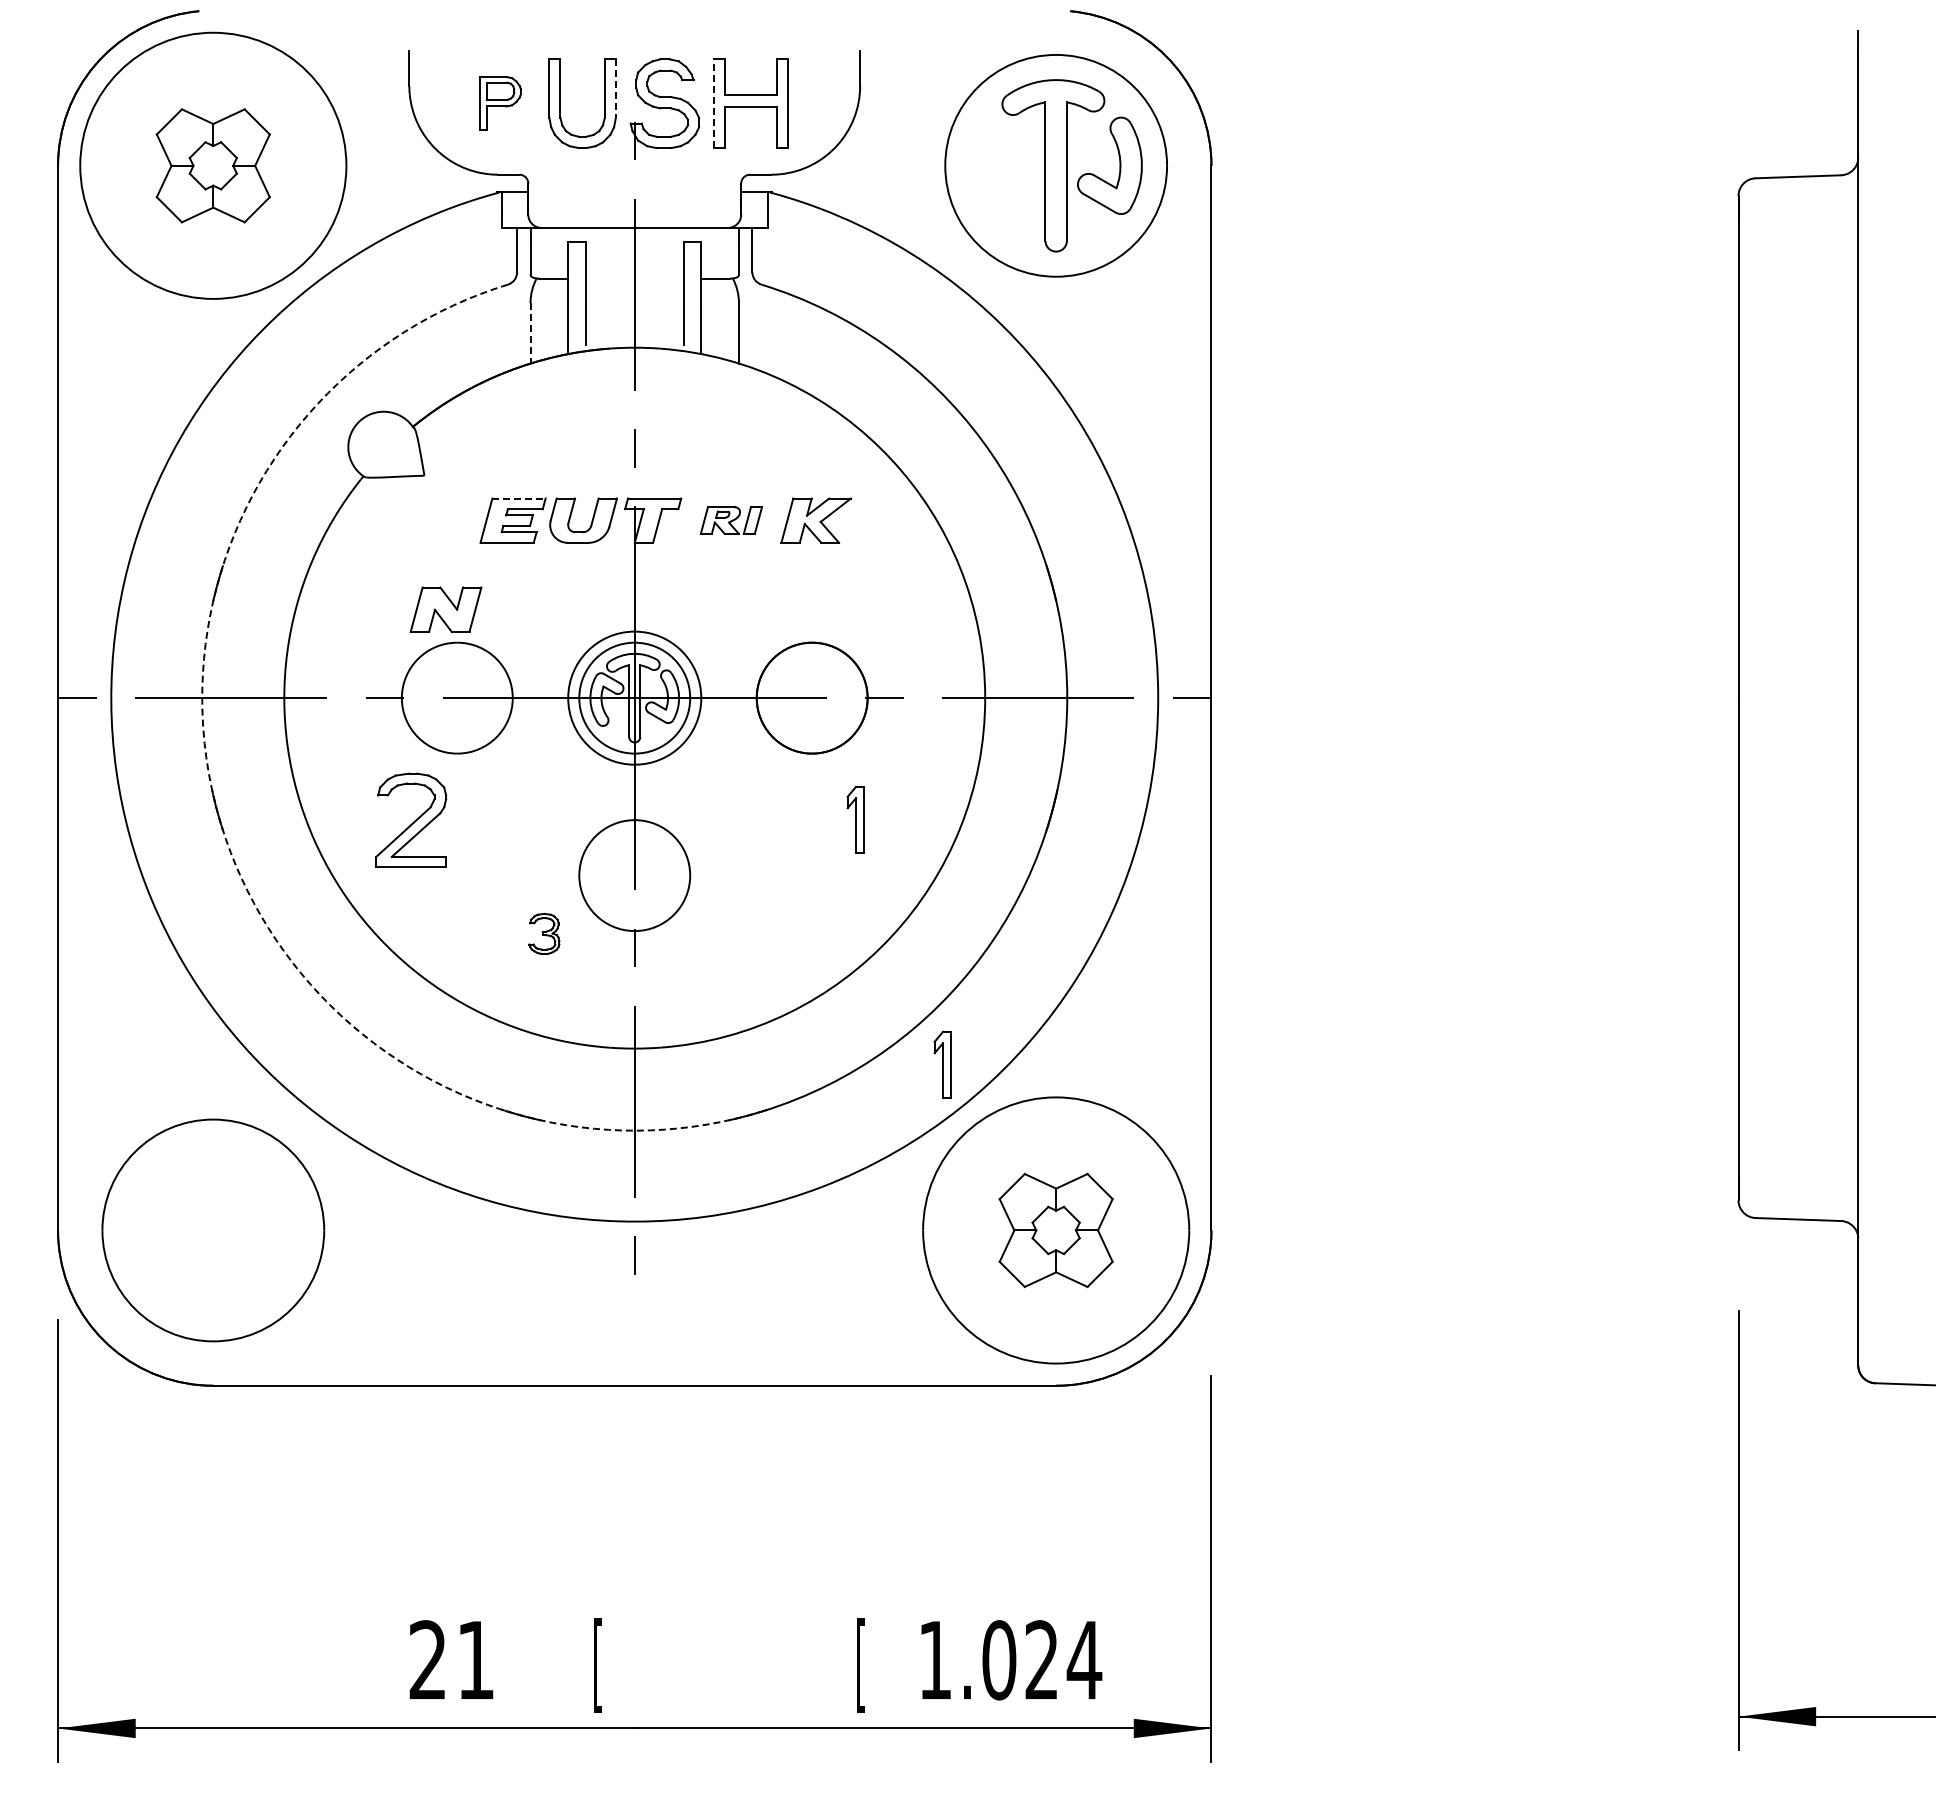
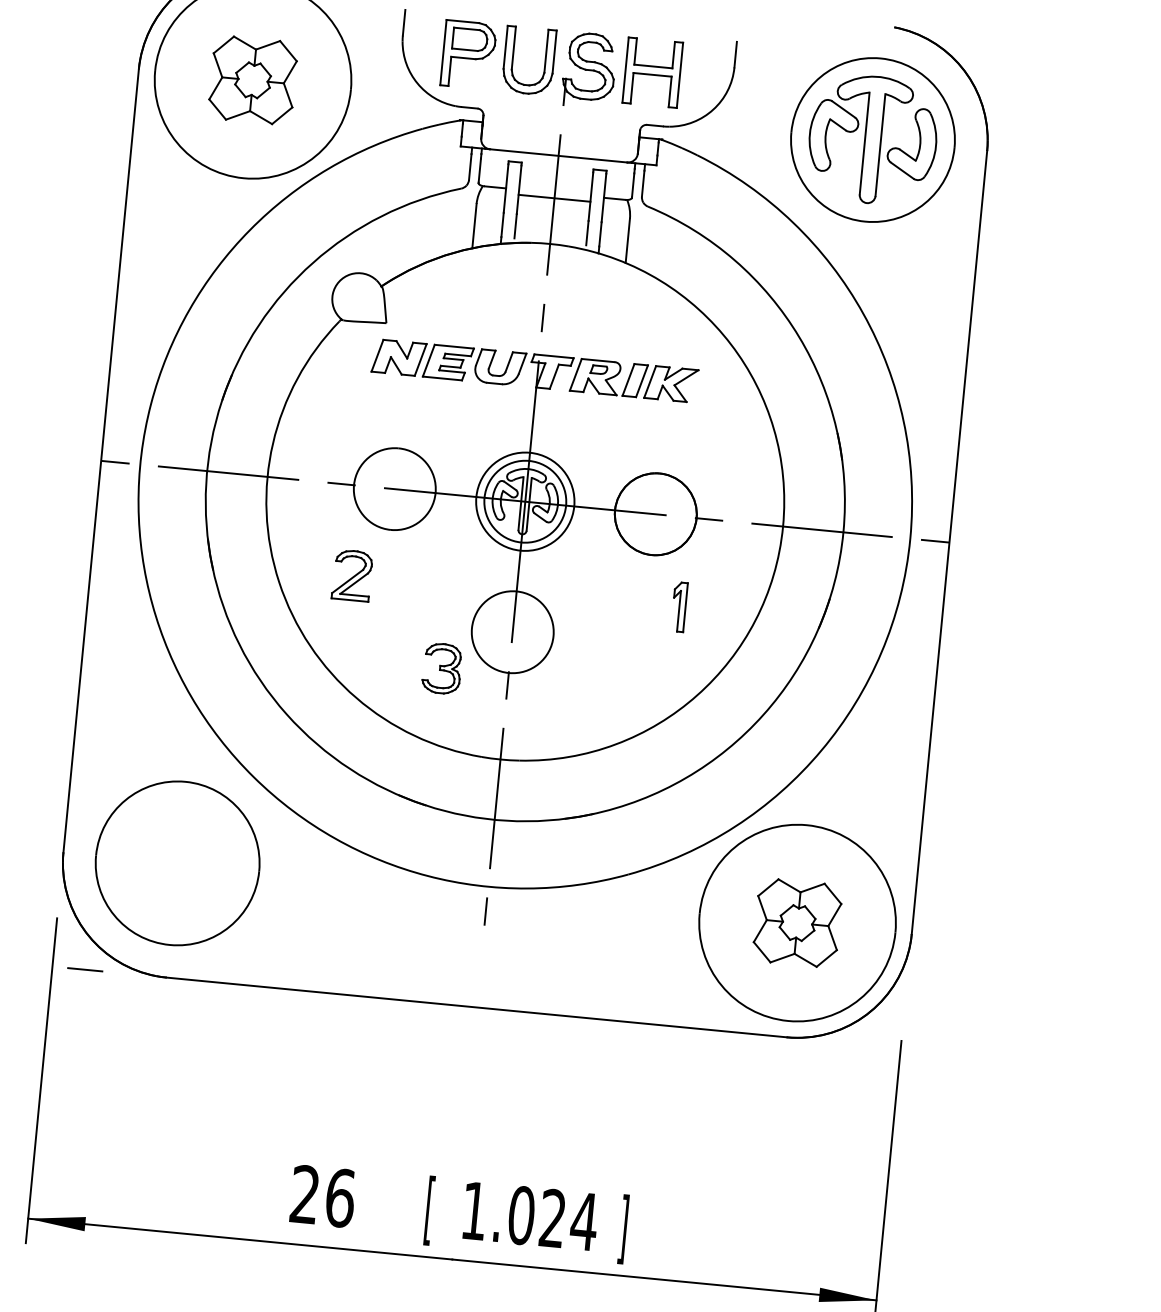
line: (615, 89) -> (554, 52), dashed -> solid
part: (500, 103) -> (468, 54), size x1.67
line: (713, 103) -> (625, 69), dashed -> solid
part: (992, 165) -> (826, 135), added
line: (634, 285) -> (554, 198), added
line: (530, 333) -> (474, 226), dashed -> solid
line: (519, 498) -> (454, 346), dashed -> solid
part: (731, 520) -> (609, 377), size x1.67
part: (445, 609) -> (398, 357), moved
part: (411, 819) -> (352, 575), size x0.71
arc: (221, 825) -> (212, 566), dashed -> solid
part: (544, 933) -> (442, 668), size x1.67
part: (942, 1064) -> (725, 792), removed
line: (102, 1385) -> (85, 969), added
text: (476, 1660) -> (340, 1198), 21 -> 26
text: (1011, 1660) -> (530, 1216), moved
text: (861, 1665) -> (623, 1229), [ -> ]

